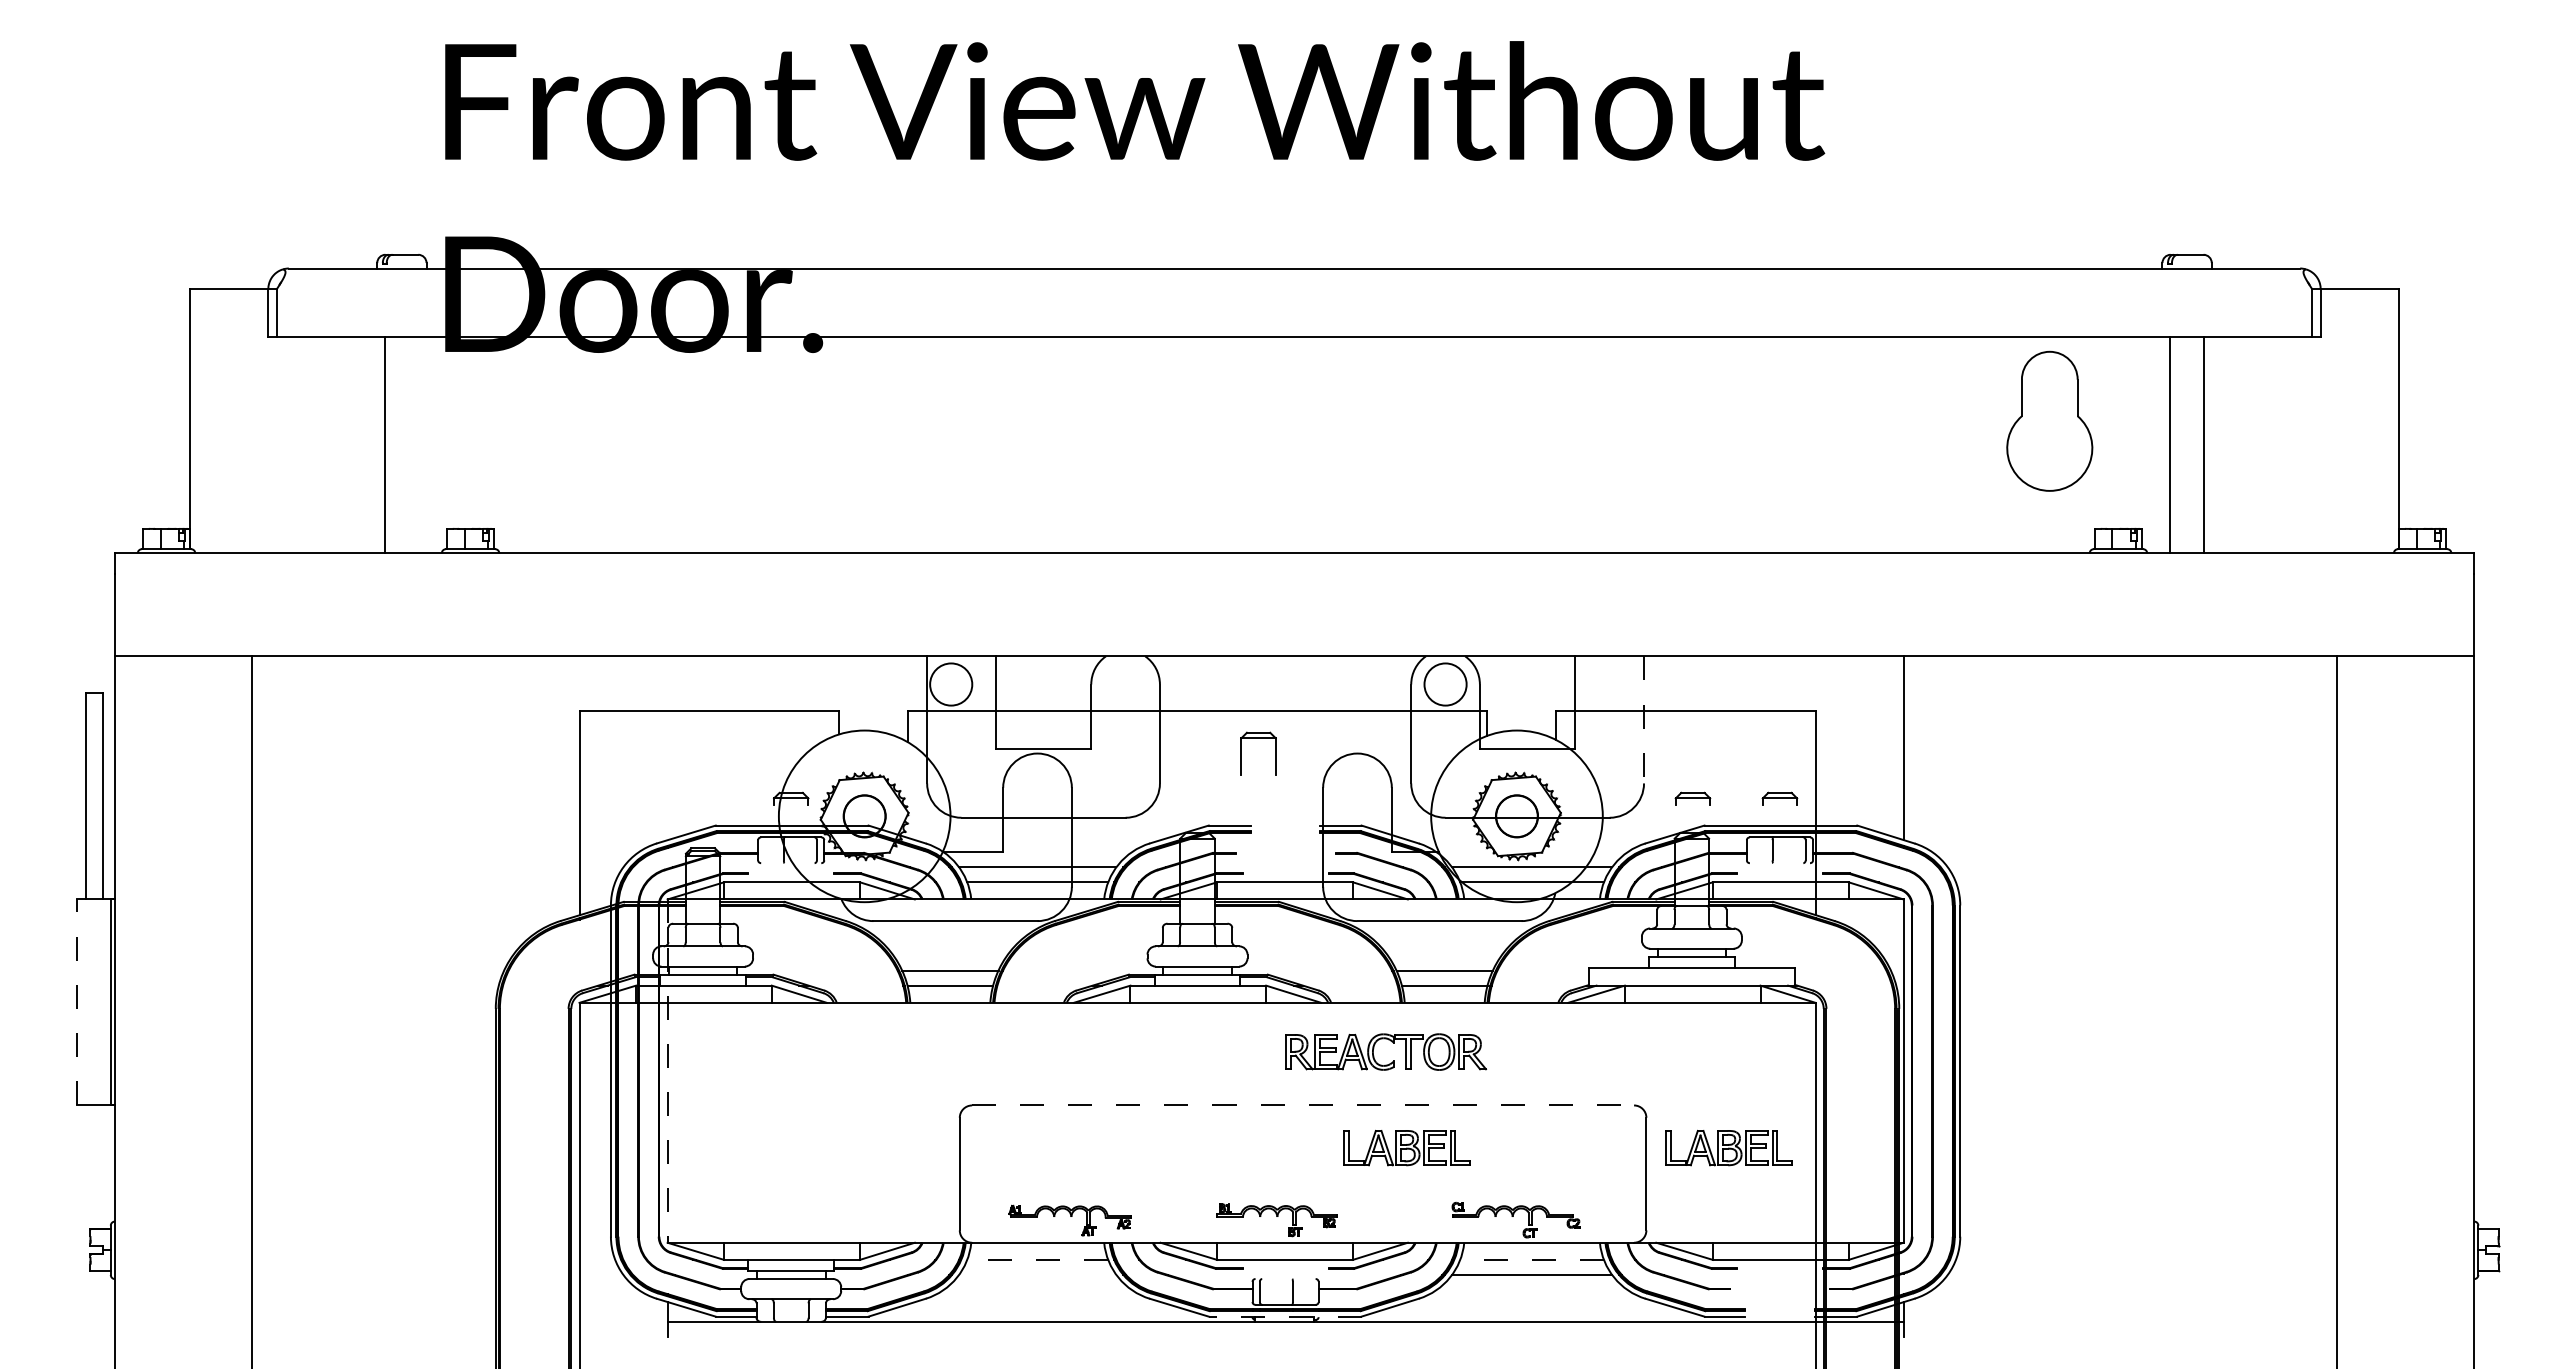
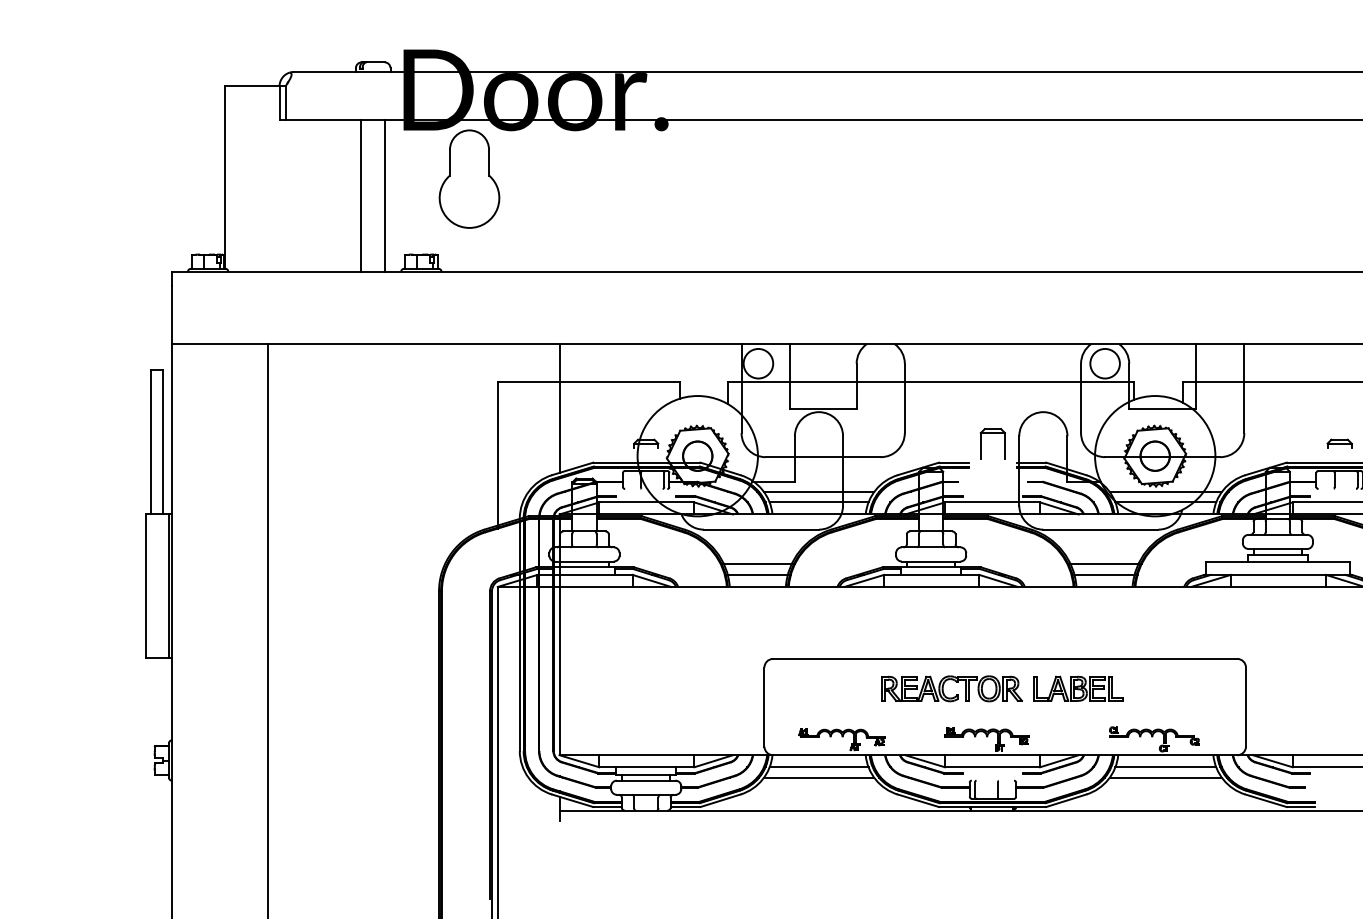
part: (538, 420) -> (469, 178), added
line: (419, 445) -> (385, 196), added
line: (1644, 720) -> (1244, 388), dashed -> solid
part: (1258, 738) -> (992, 433), moved
line: (667, 748) -> (559, 408), added
part: (1692, 798) -> (1278, 443), removed
line: (77, 1001) -> (145, 586), dashed -> solid
part: (1393, 1043) -> (957, 682), moved
line: (667, 1071) -> (559, 635), dashed -> solid
line: (1303, 1105) -> (1005, 658), dashed -> solid
part: (1728, 1147) -> (1303, 688), removed
line: (1037, 1259) -> (818, 766), dashed -> solid
line: (1532, 1259) -> (1166, 766), dashed -> solid
line: (1037, 1275) -> (818, 778), added
line: (1284, 1316) -> (992, 806), dashed -> solid

